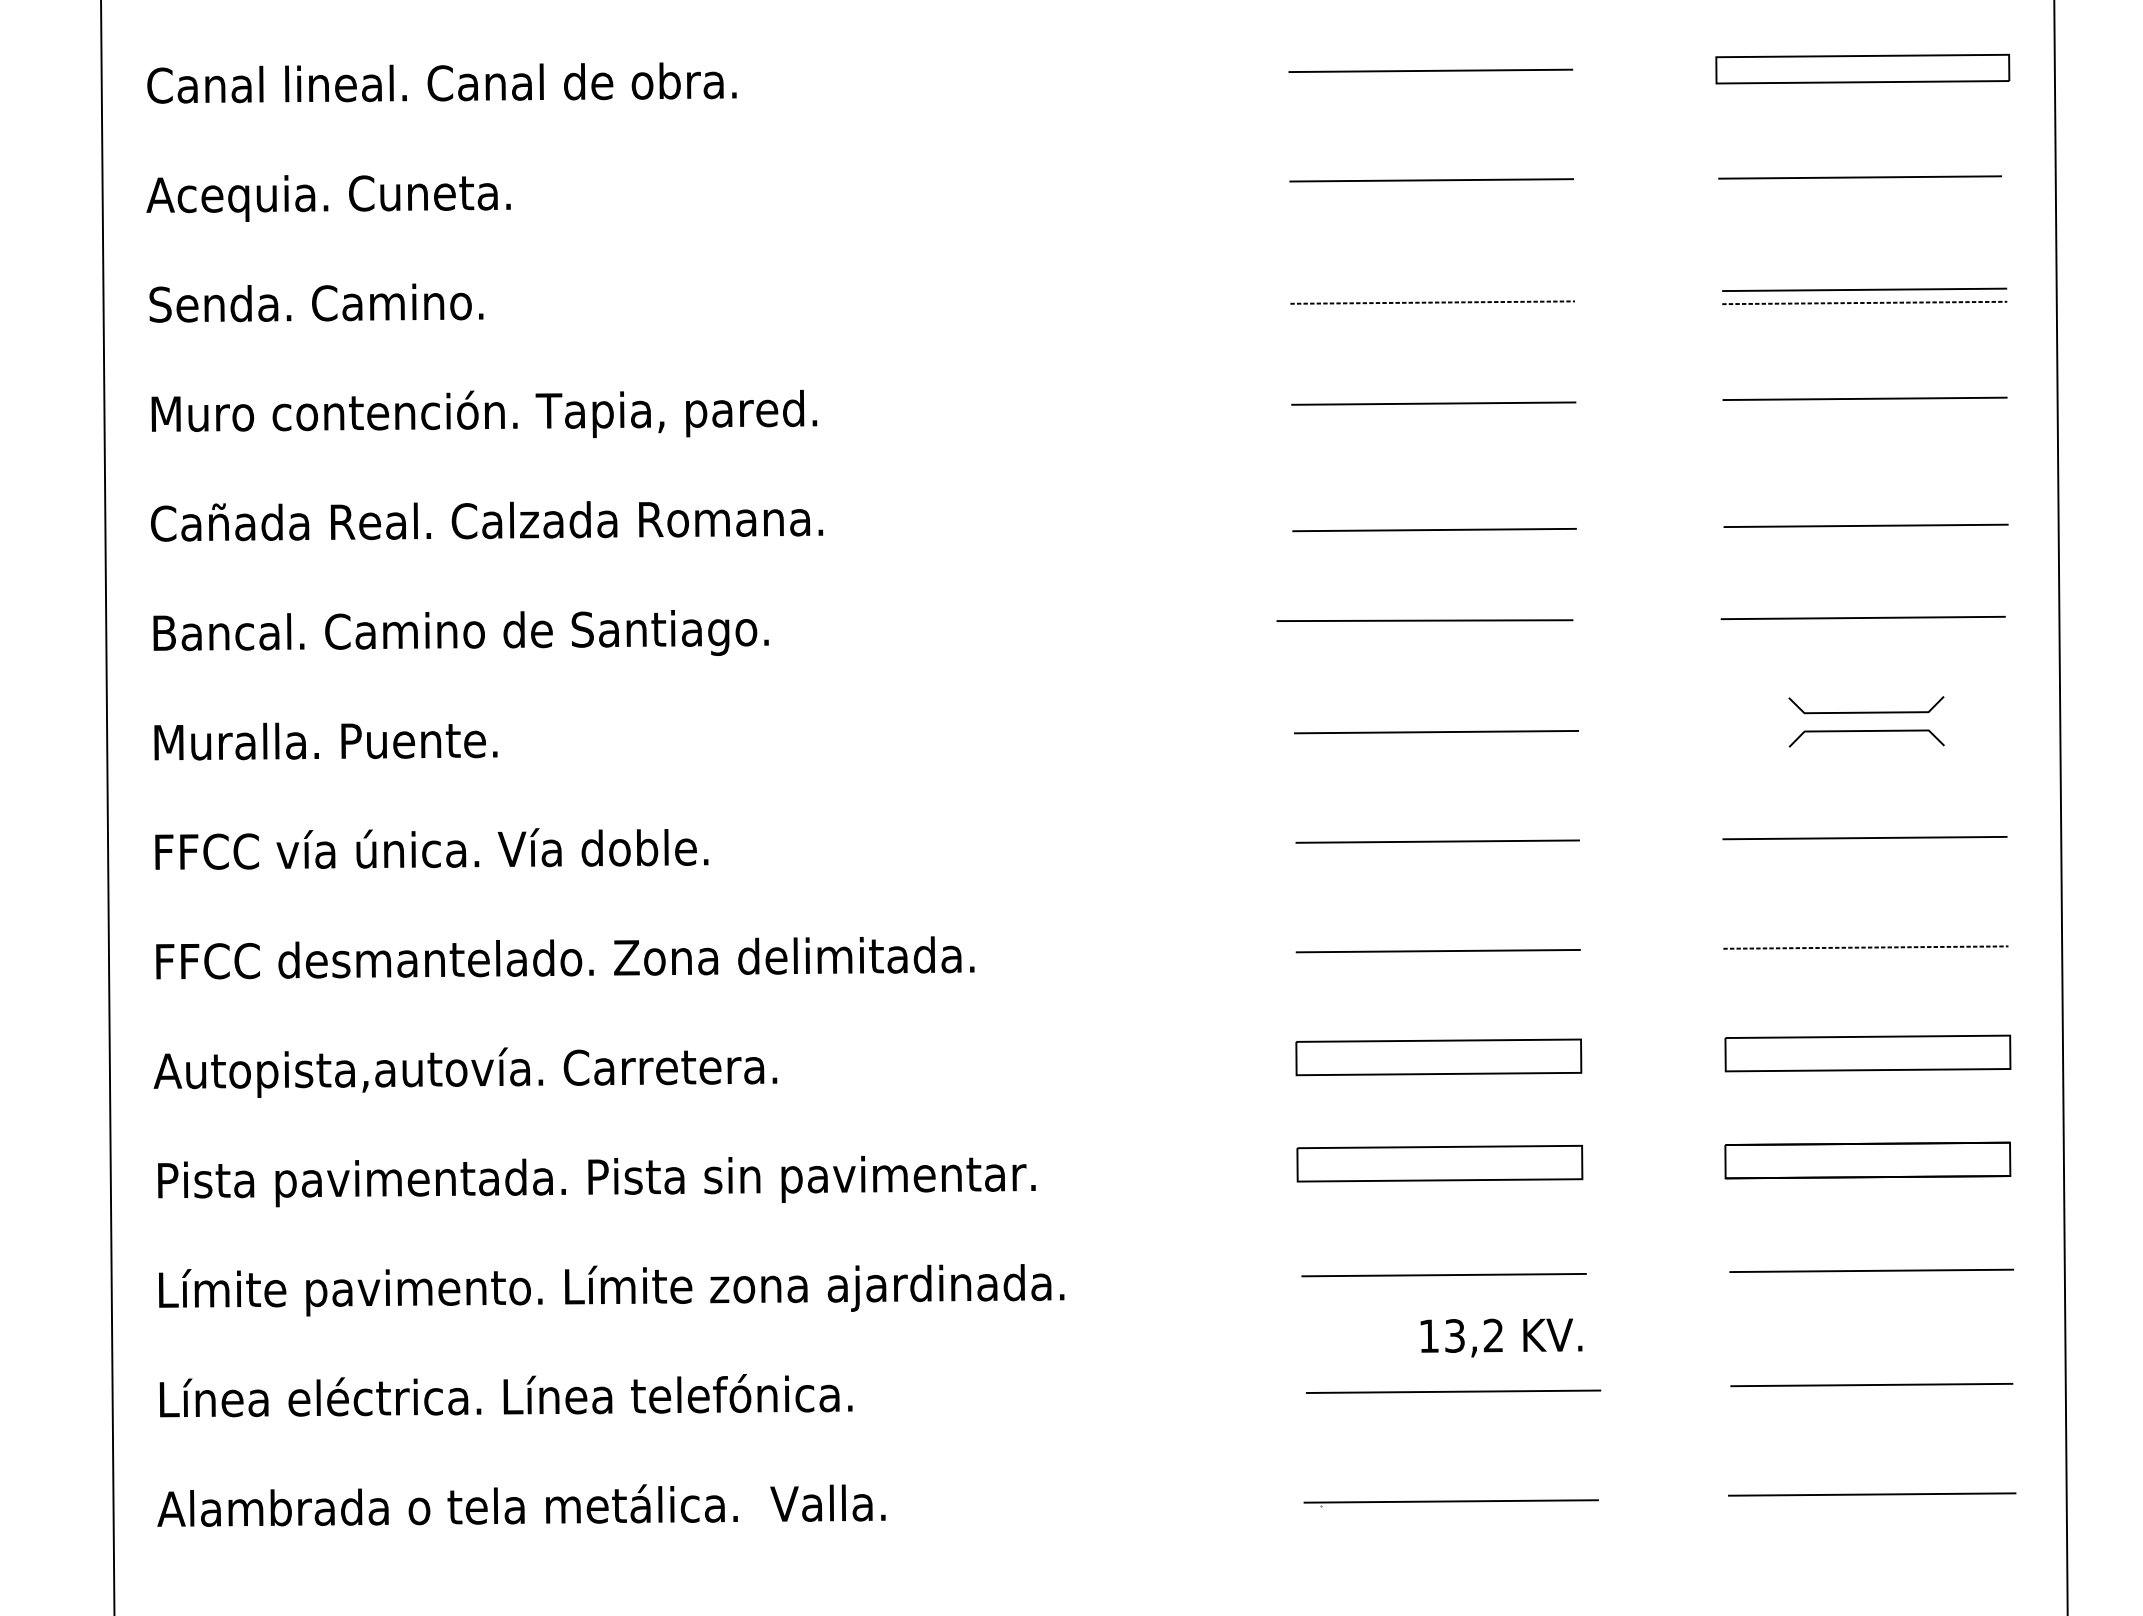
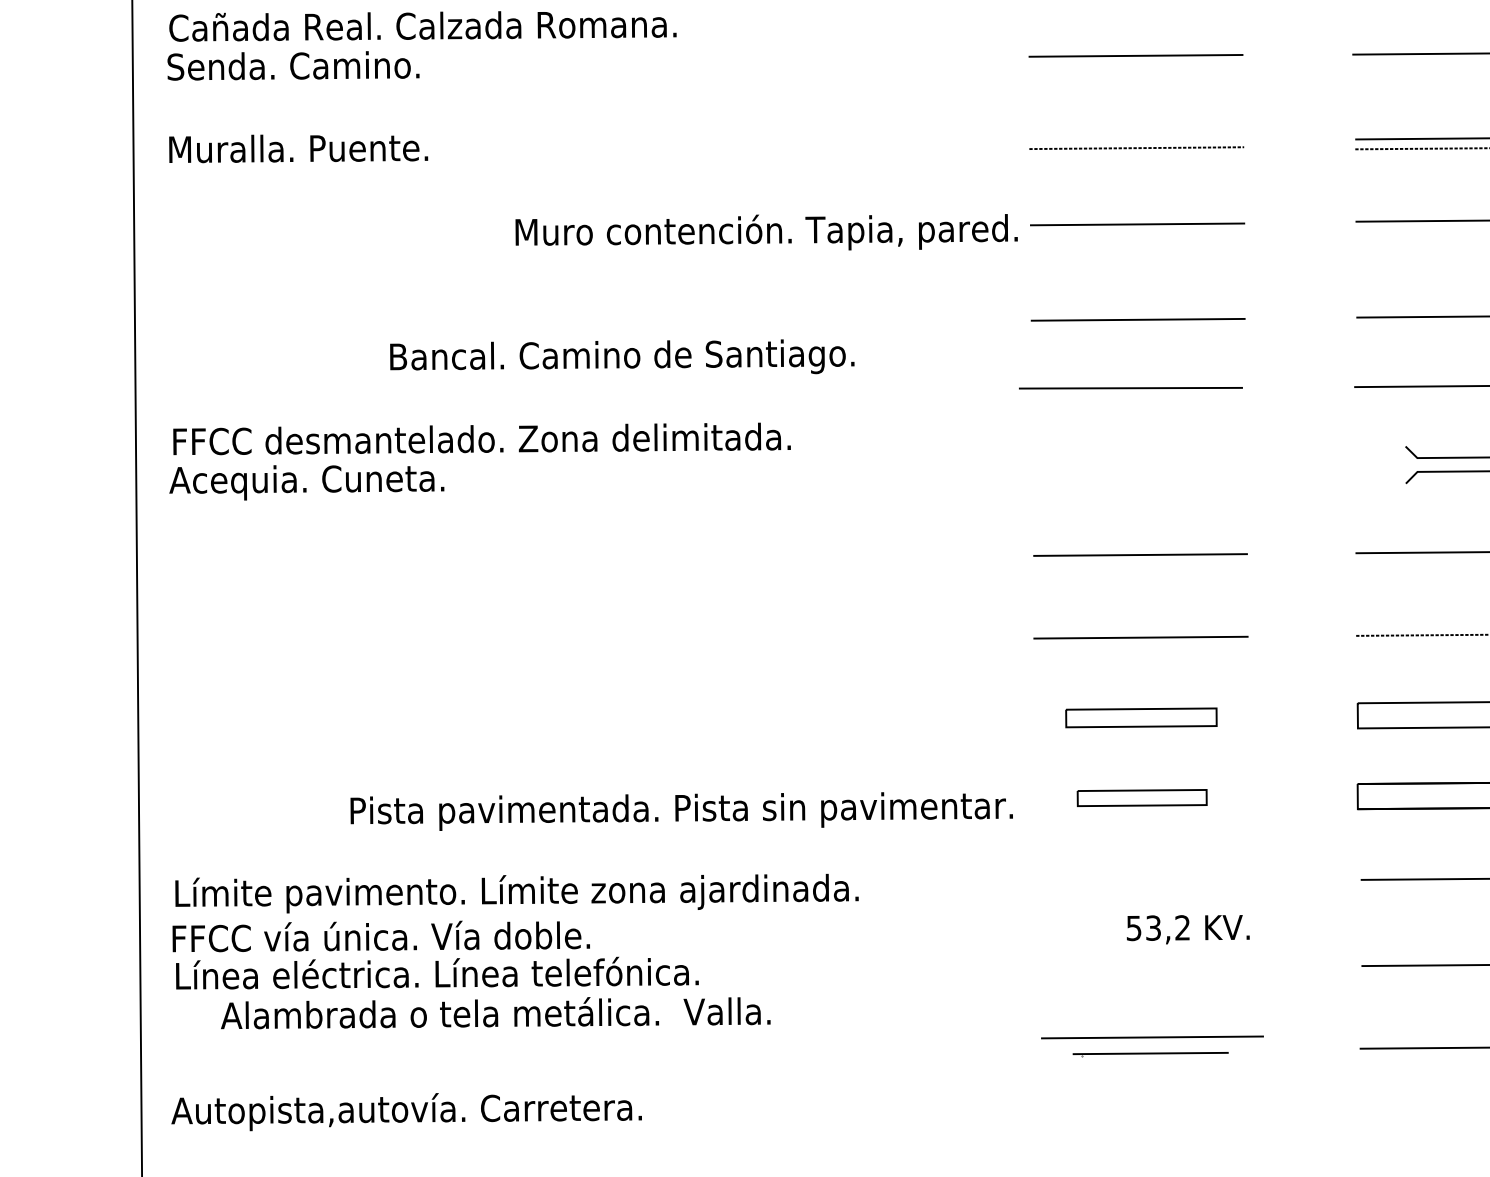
text: (328, 197) -> (303, 68), Acequia. Cuneta. -> Senda. Camino.
text: (321, 302) -> (298, 148), Senda. Camino. -> Muralla. Puente.
text: (484, 413) -> (766, 231), moved
text: (487, 521) -> (423, 26), moved
text: (460, 632) -> (621, 356), moved
line: (1436, 732) -> (1139, 472), removed
text: (333, 745) -> (307, 482), Muralla. Puente. -> Acequia. Cuneta.
text: (431, 848) -> (381, 936), moved
text: (565, 957) -> (482, 438), moved
part: (1438, 1057) -> (1141, 717), size x0.7
text: (465, 1072) -> (406, 1111), moved
part: (1439, 1163) -> (1141, 797), size x0.6
text: (596, 1181) -> (681, 811), moved
line: (1443, 1275) -> (1144, 882), removed
text: (1428, 1336) -> (1133, 928), 13,2 -> 53,2
line: (1453, 1391) -> (1152, 1037), moved
part: (1450, 1503) -> (1150, 1054), size x0.7
text: (521, 1505) -> (495, 1013), moved

